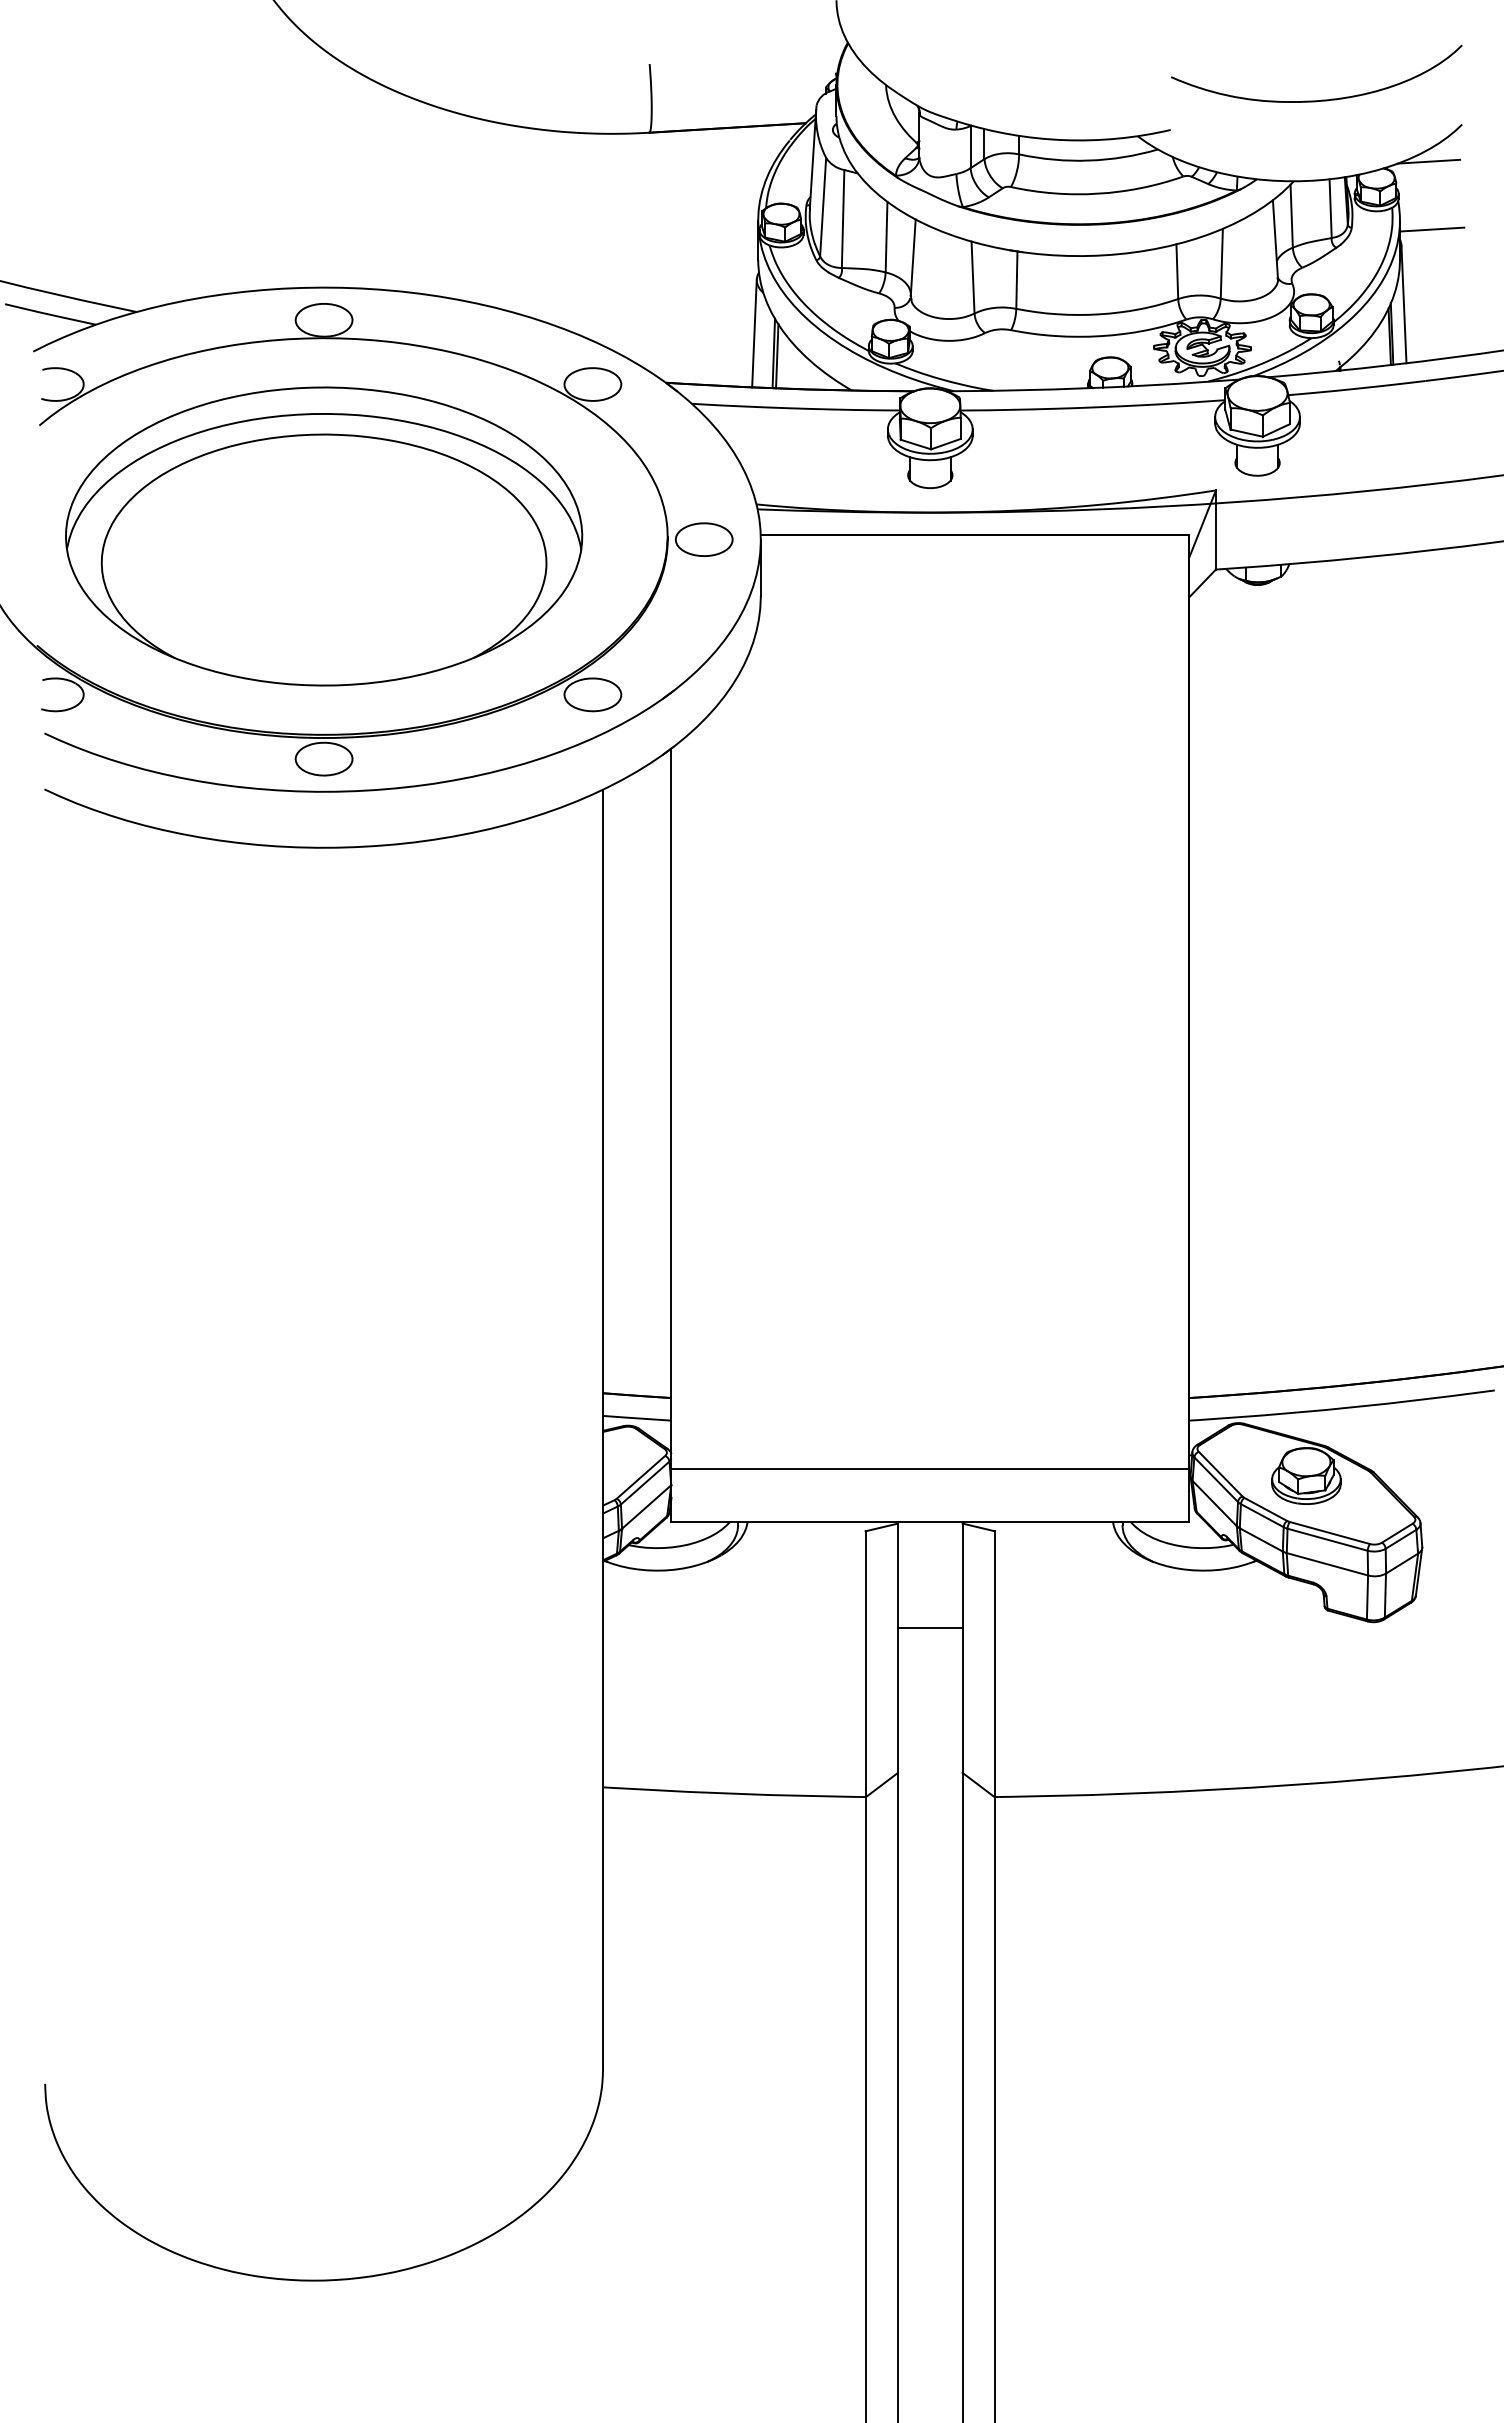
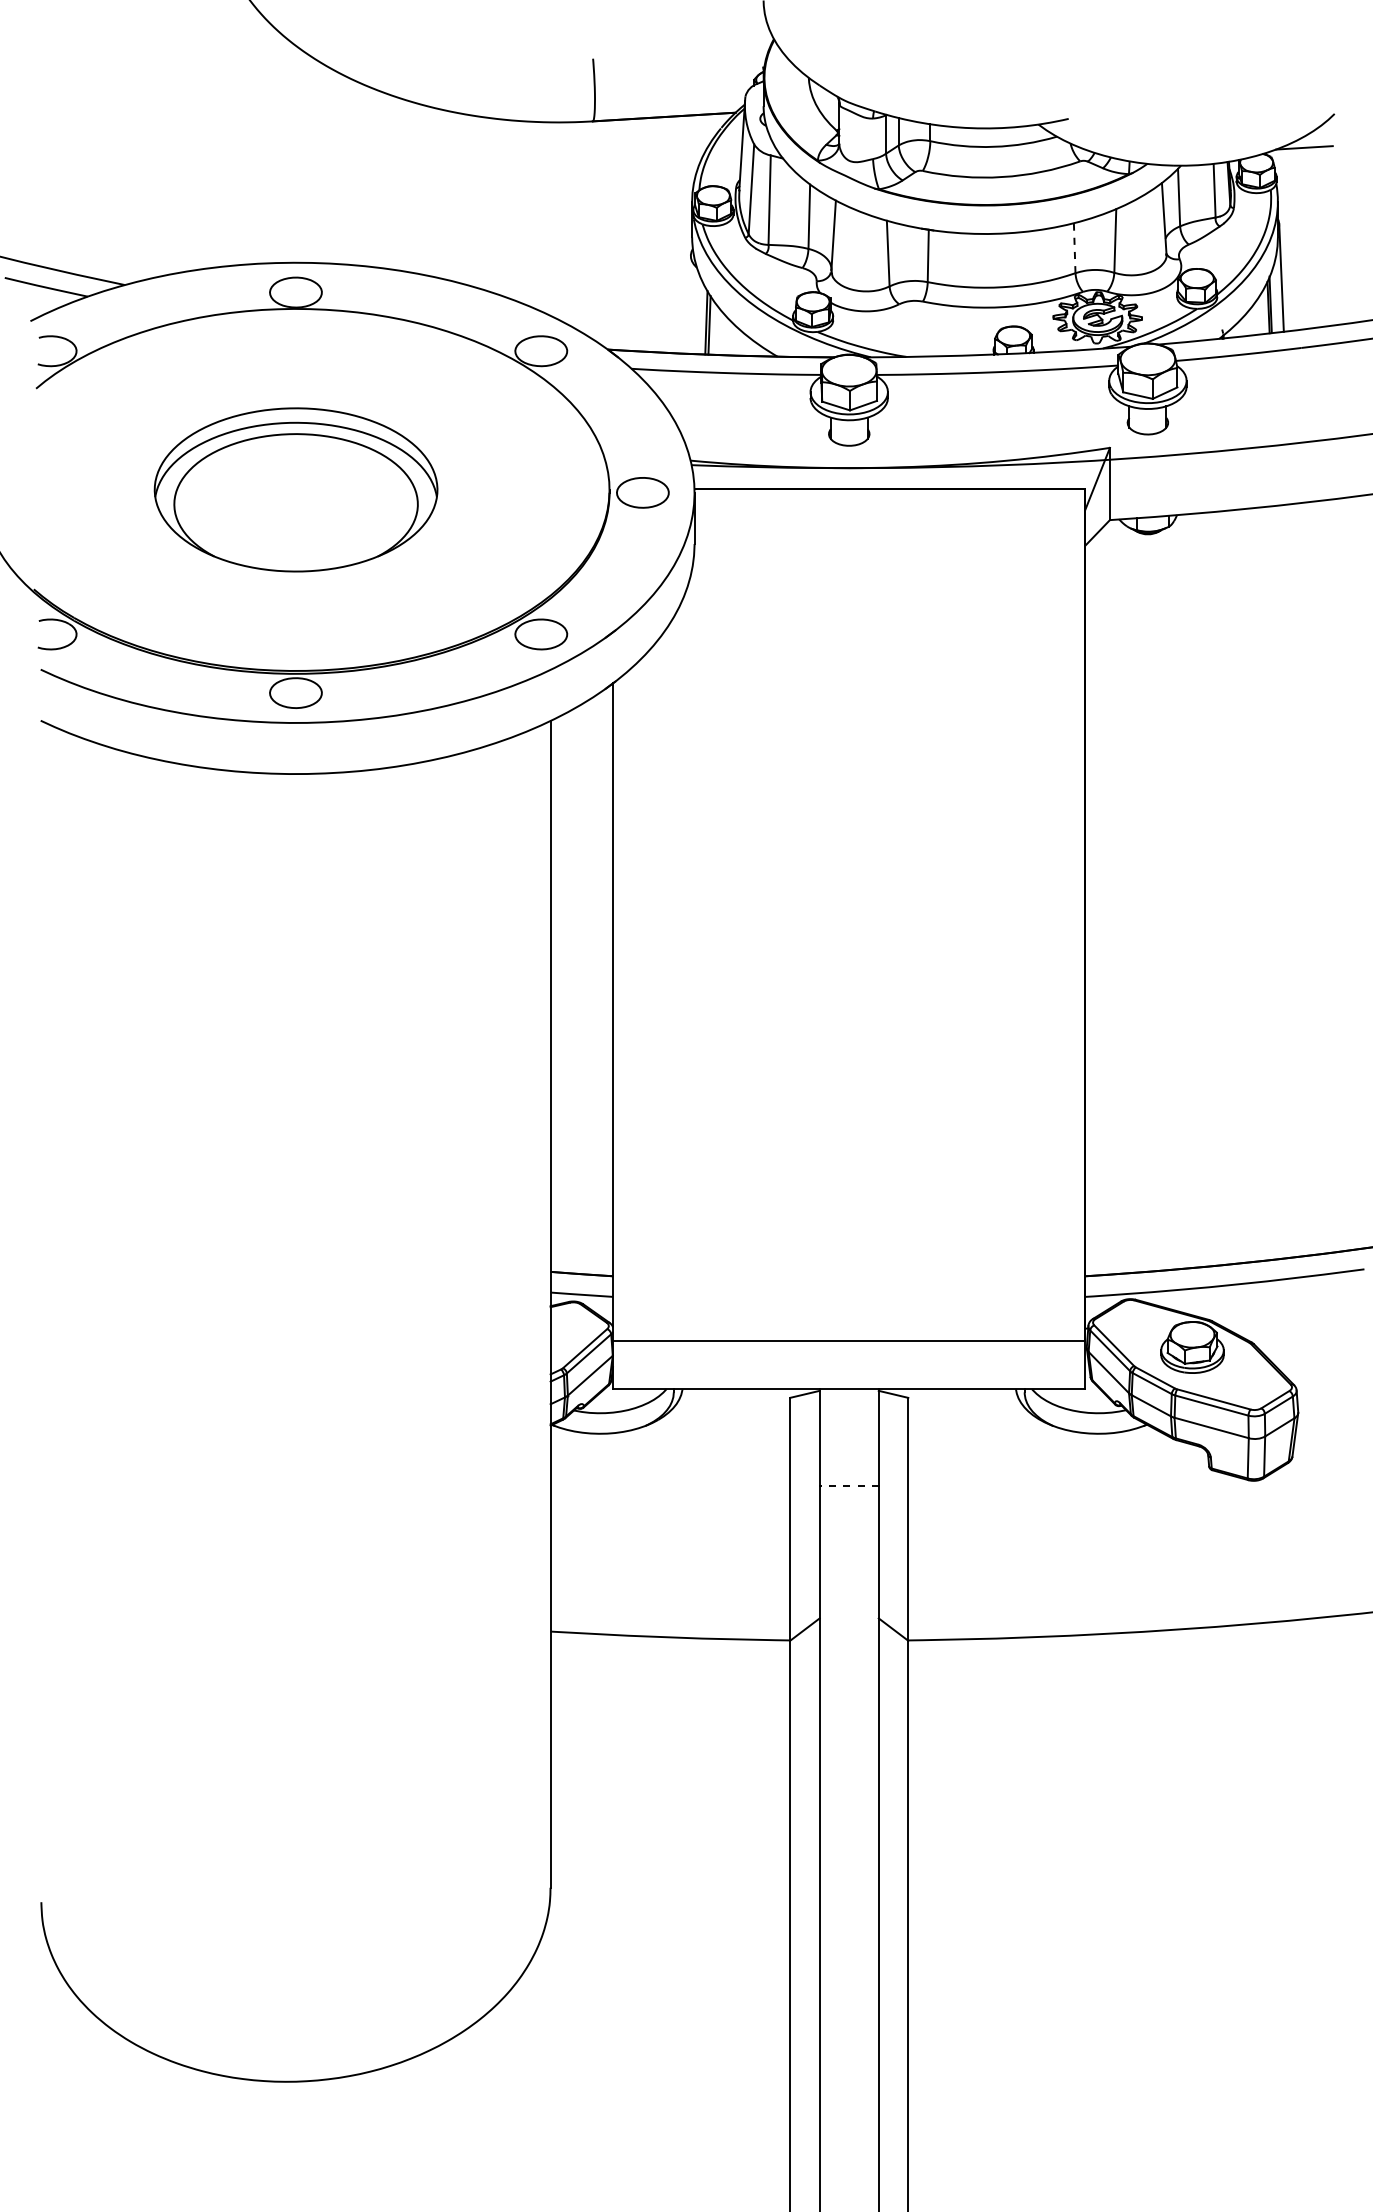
part: (1321, 99) -> (1206, 91), removed
line: (1432, 229) -> (1307, 209), removed
line: (1177, 271) -> (1074, 248), solid -> dashed
line: (754, 333) -> (688, 304), removed
part: (324, 536) -> (296, 489), size x0.6
line: (929, 1627) -> (848, 1485), solid -> dashed

